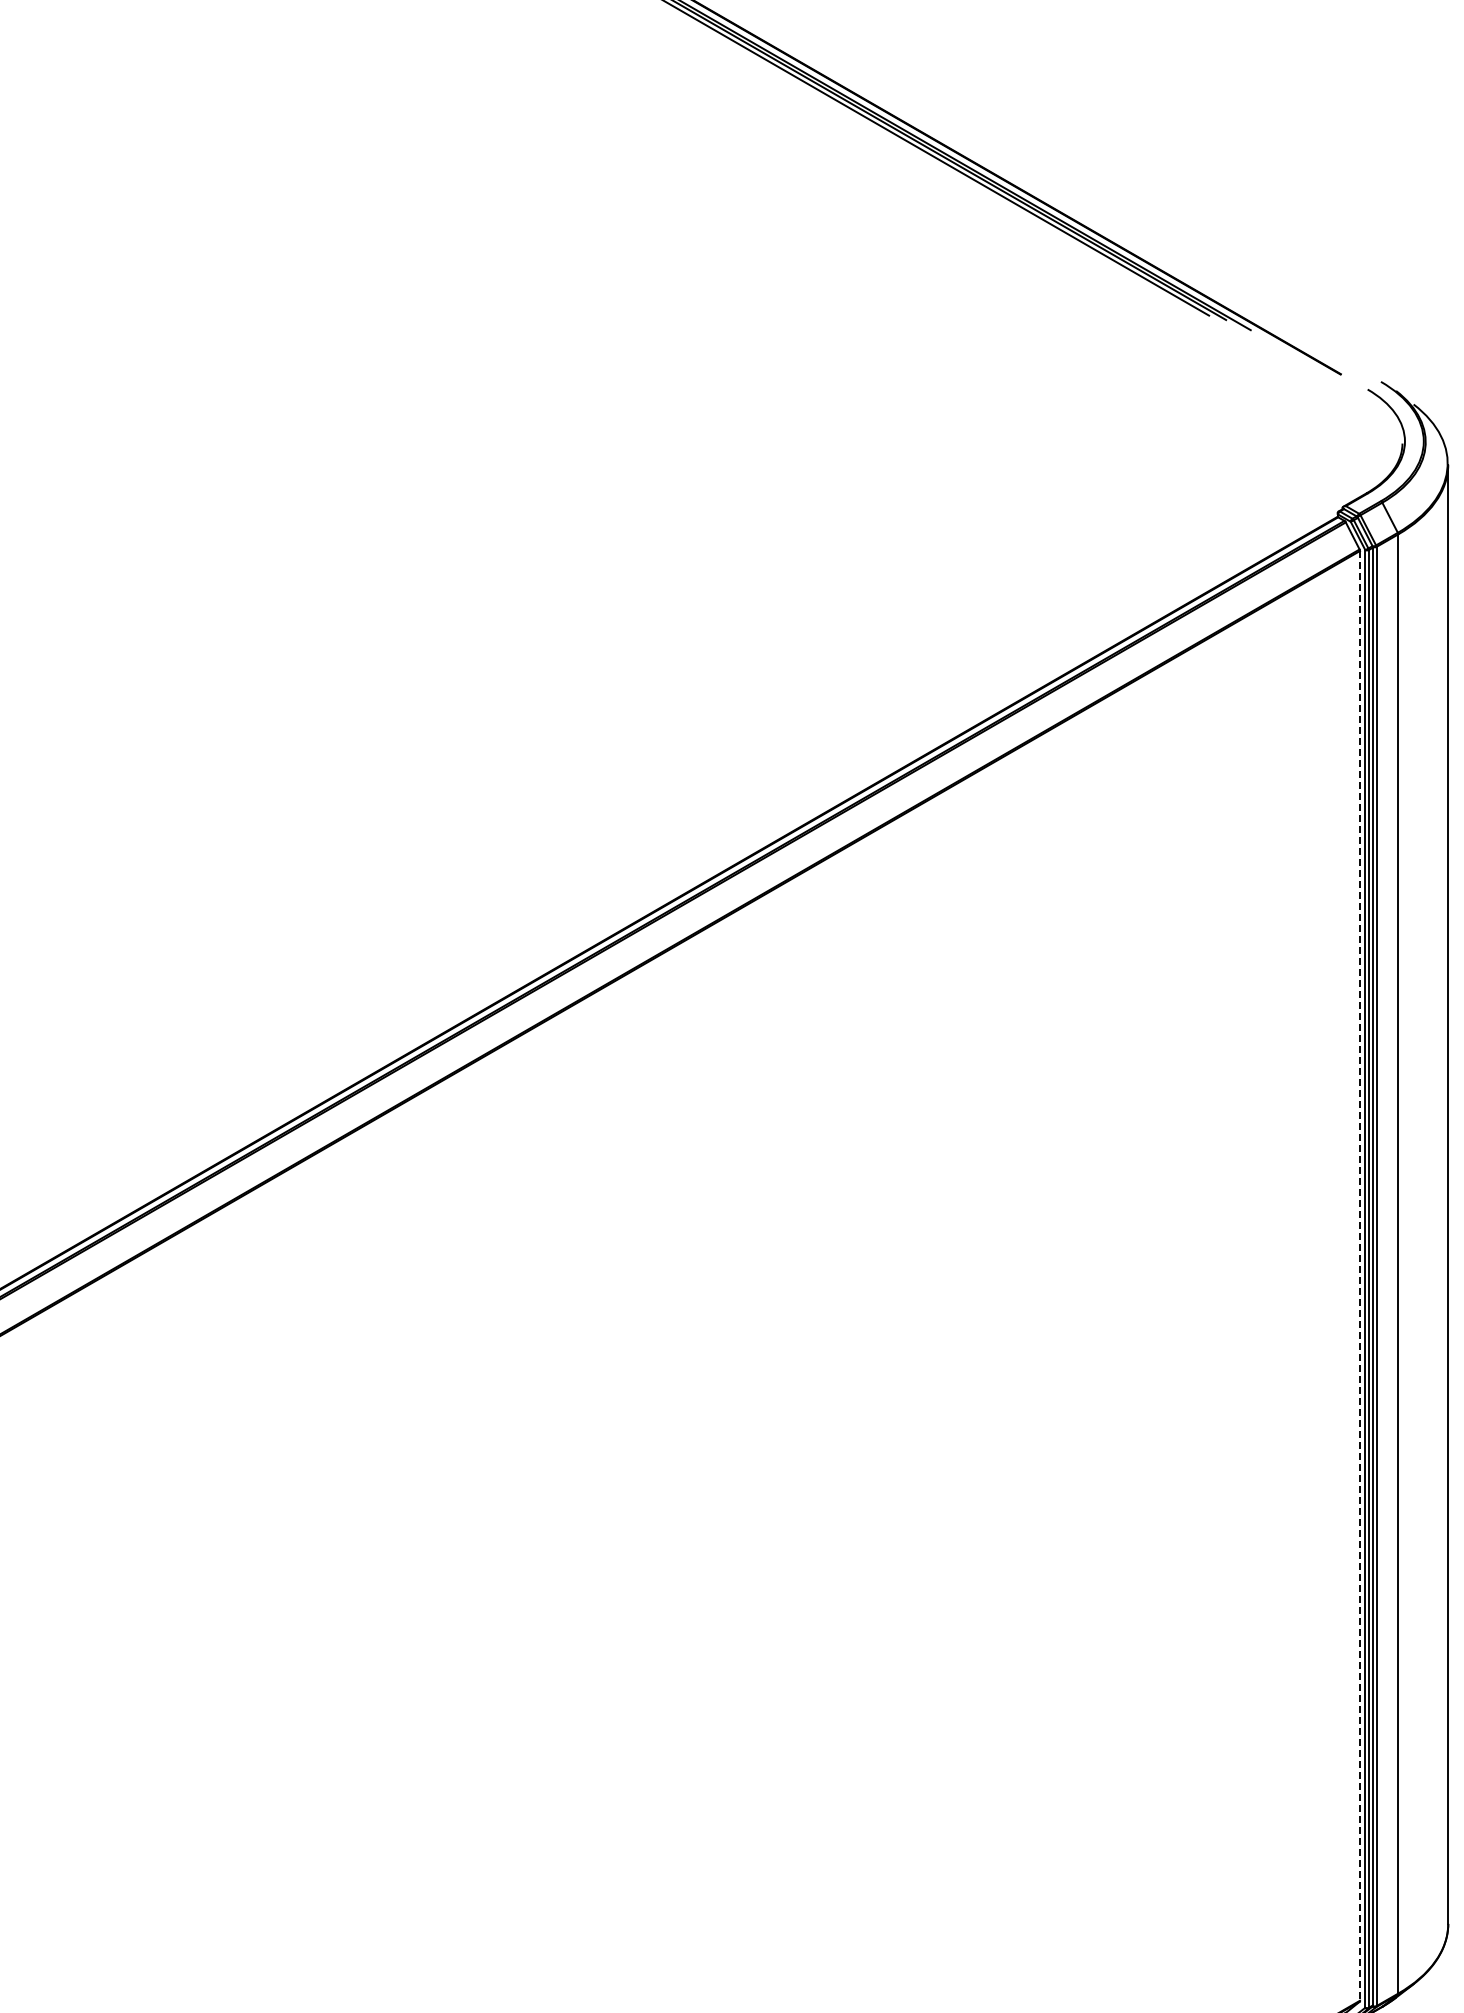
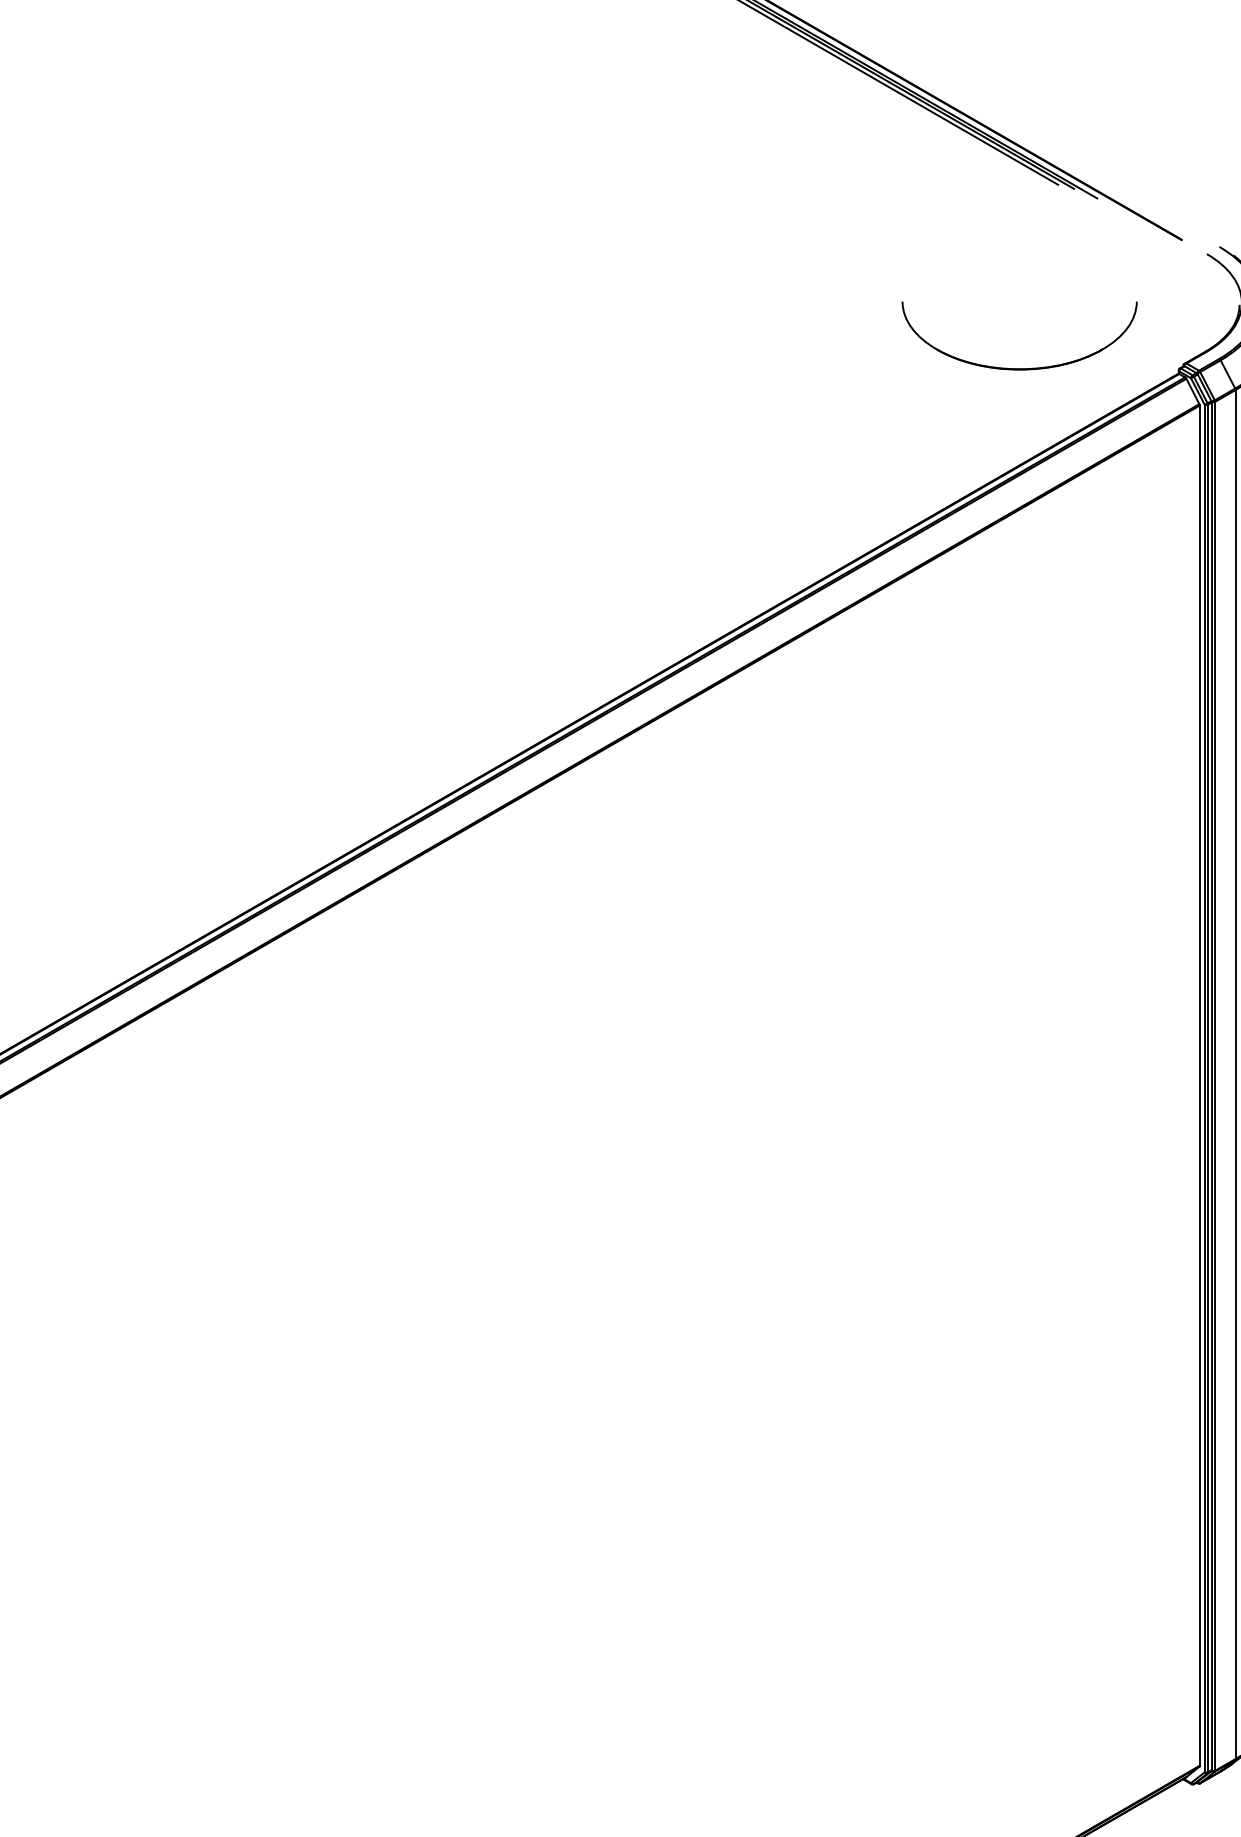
part: (1167, 511) -> (1019, 368), added
line: (1360, 1275) -> (1200, 1085), dashed -> solid

